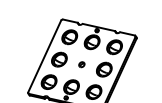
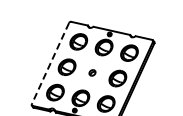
line: (44, 56) -> (50, 63), solid -> dashed

